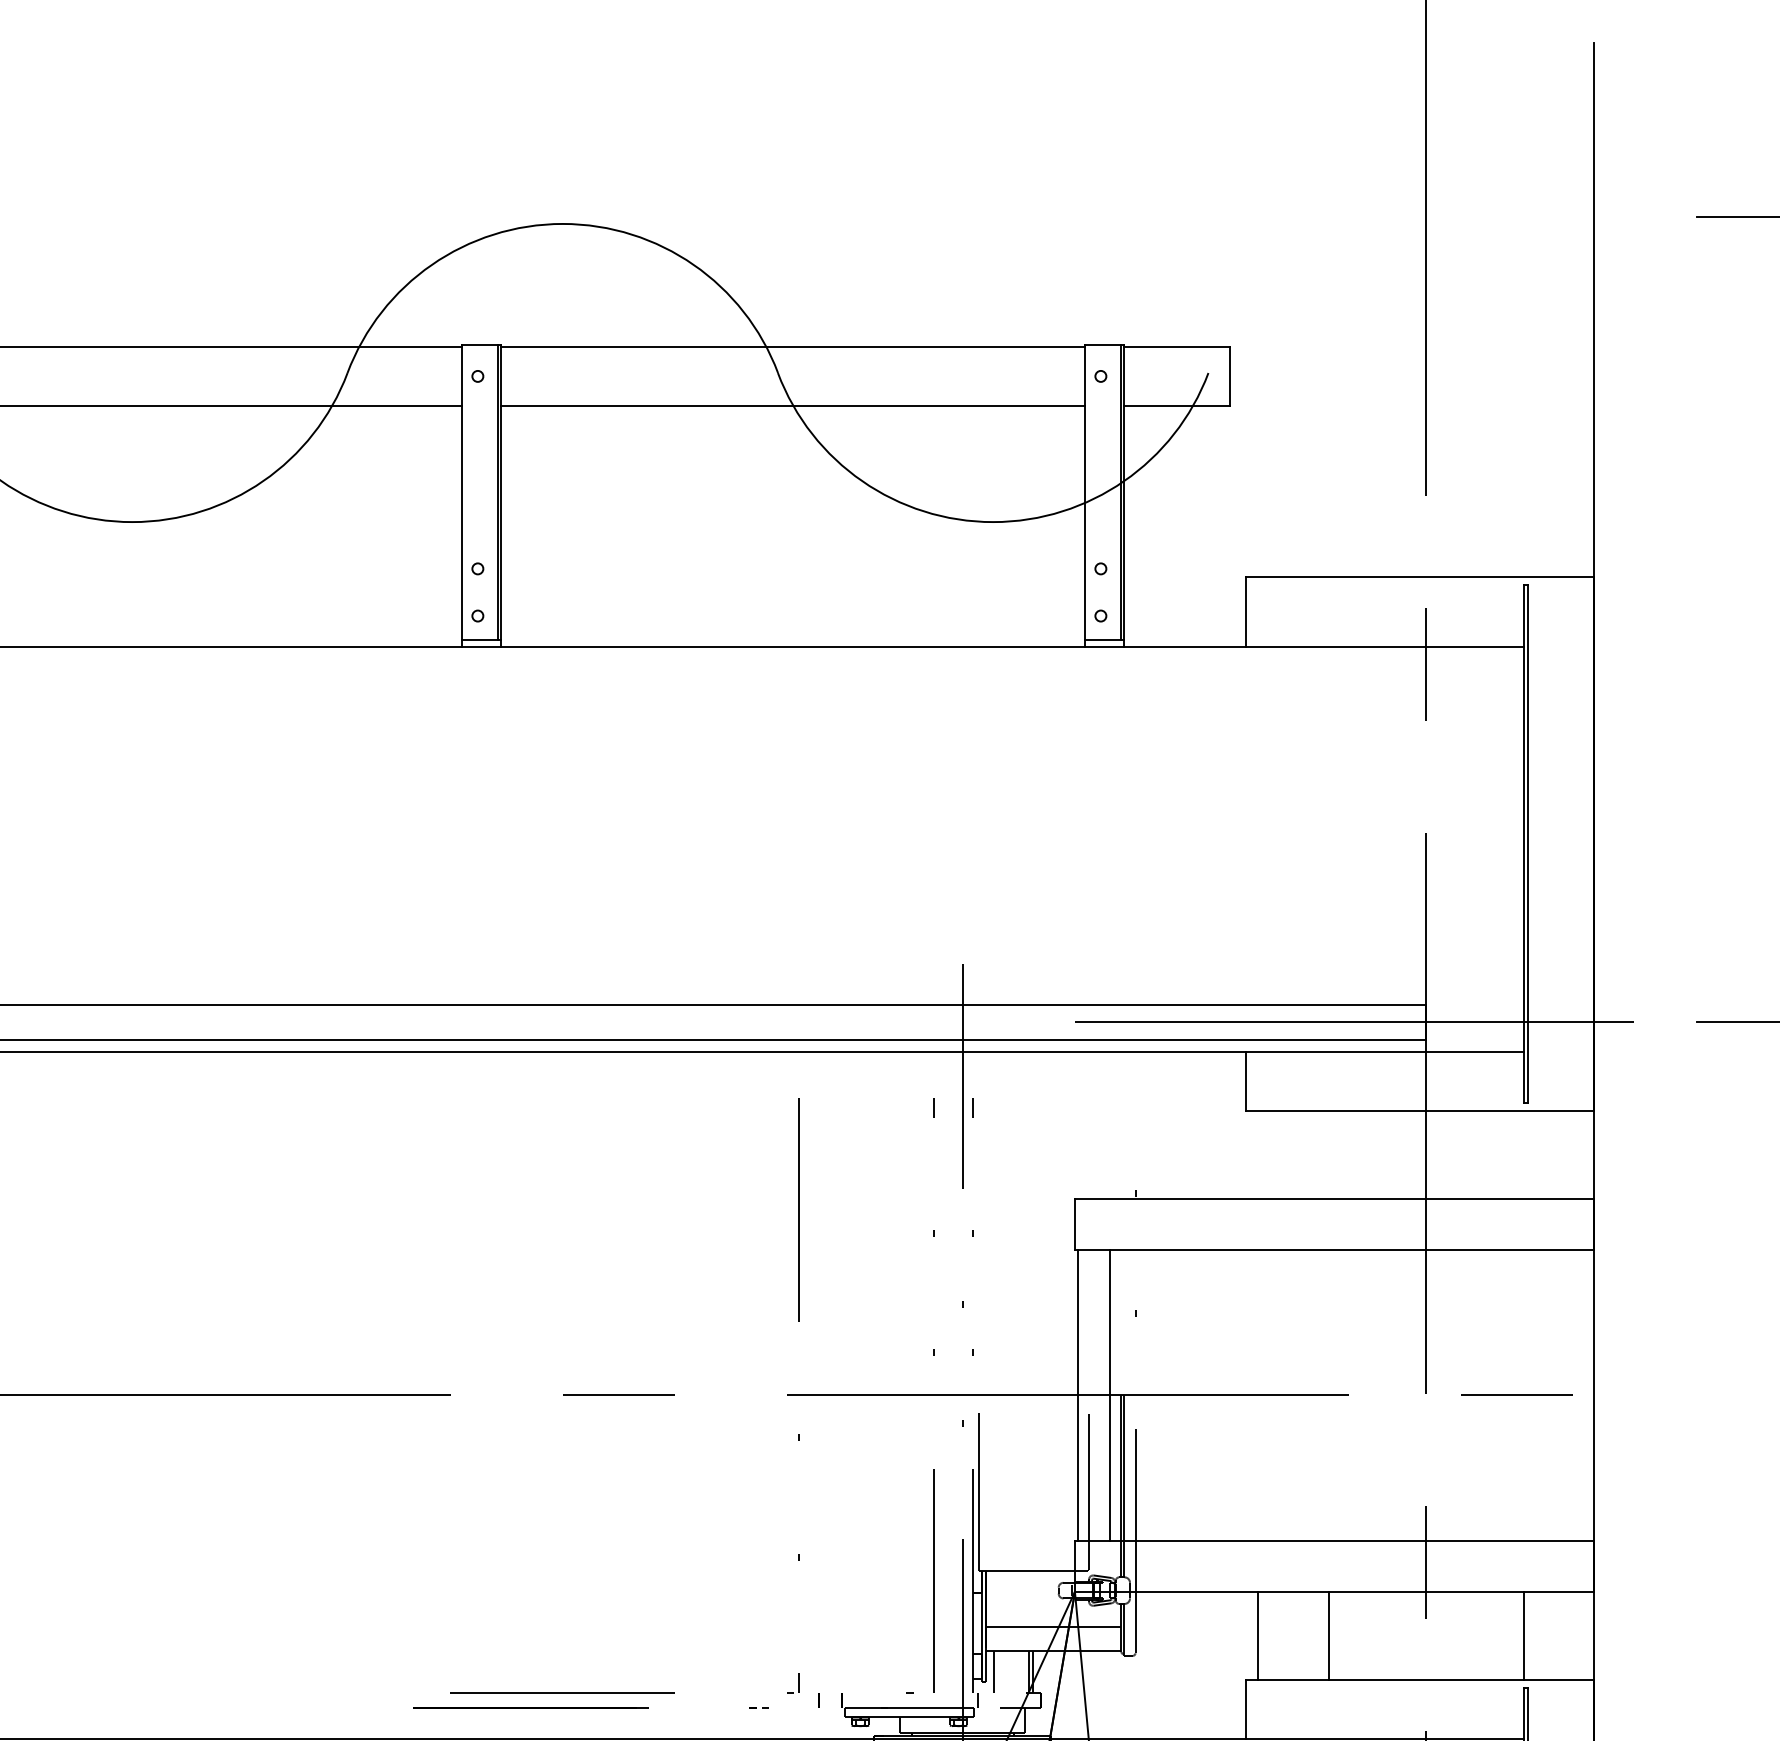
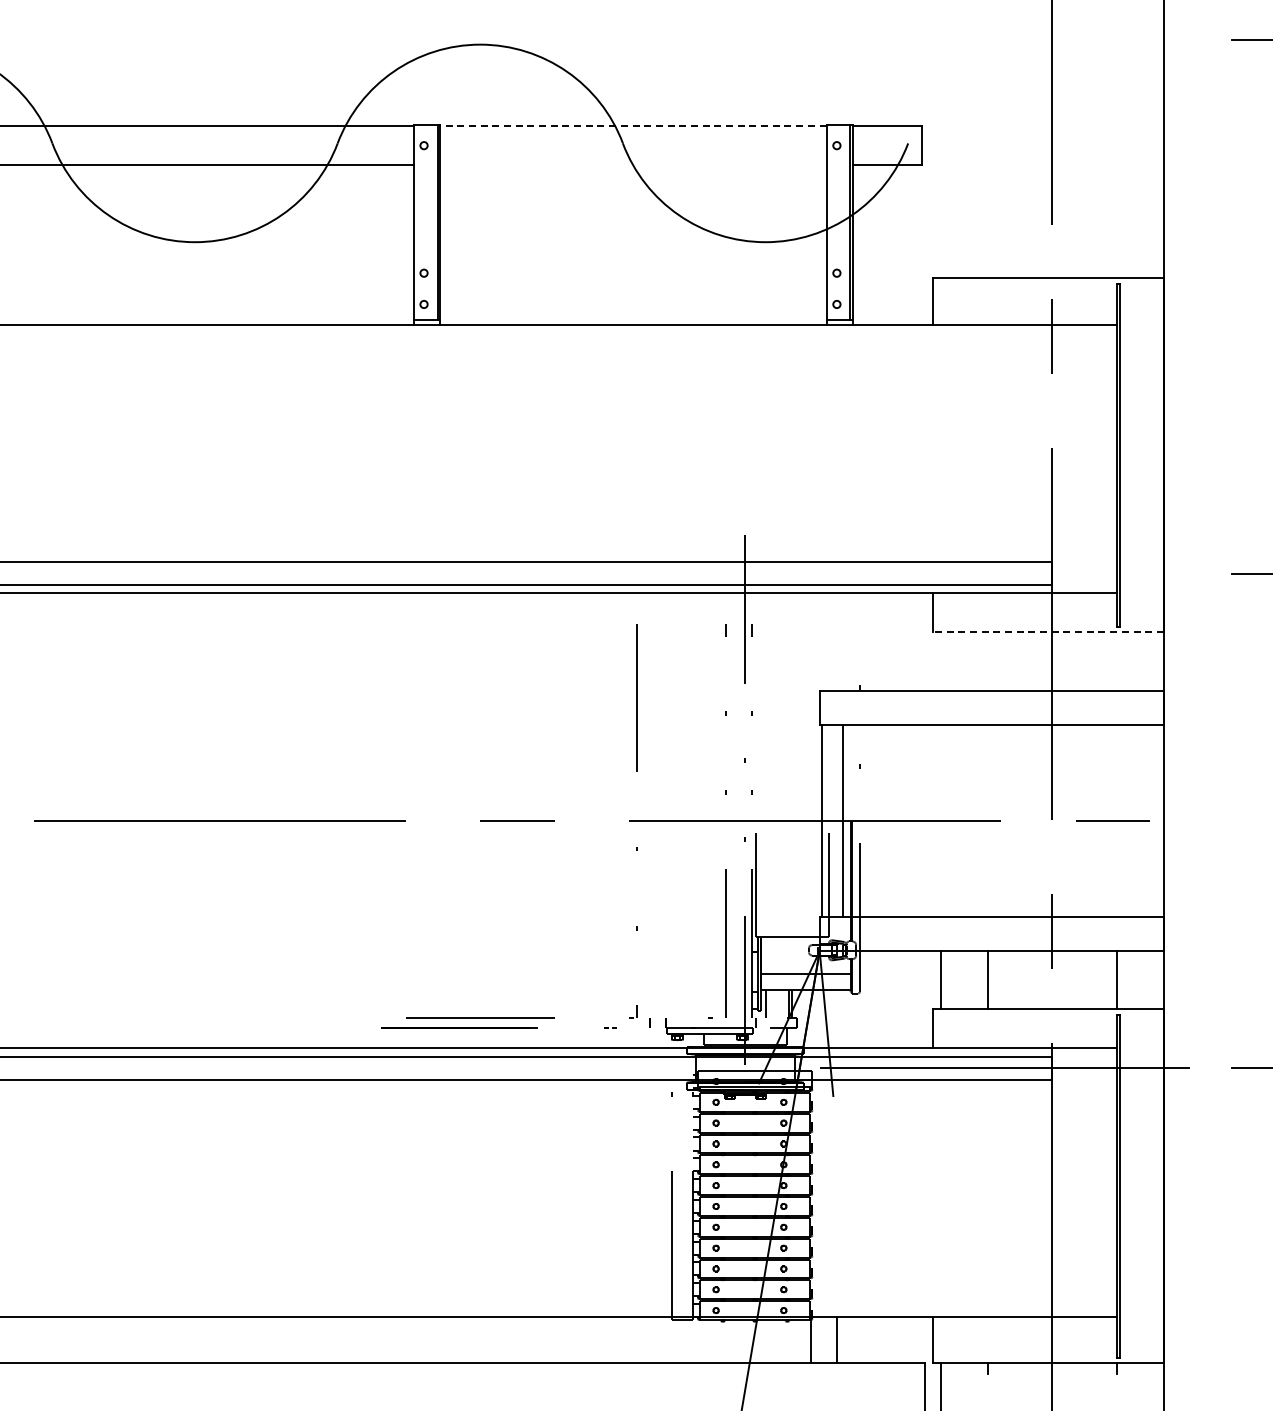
line: (792, 347) -> (632, 126), solid -> dashed
line: (792, 406) -> (632, 165), removed
line: (1353, 1022) -> (1004, 573), removed
line: (1420, 1111) -> (1048, 632), solid -> dashed

